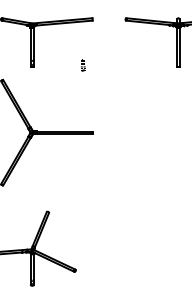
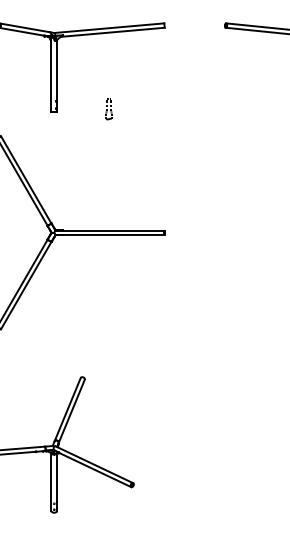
part: (83, 65) -> (109, 109), moved

